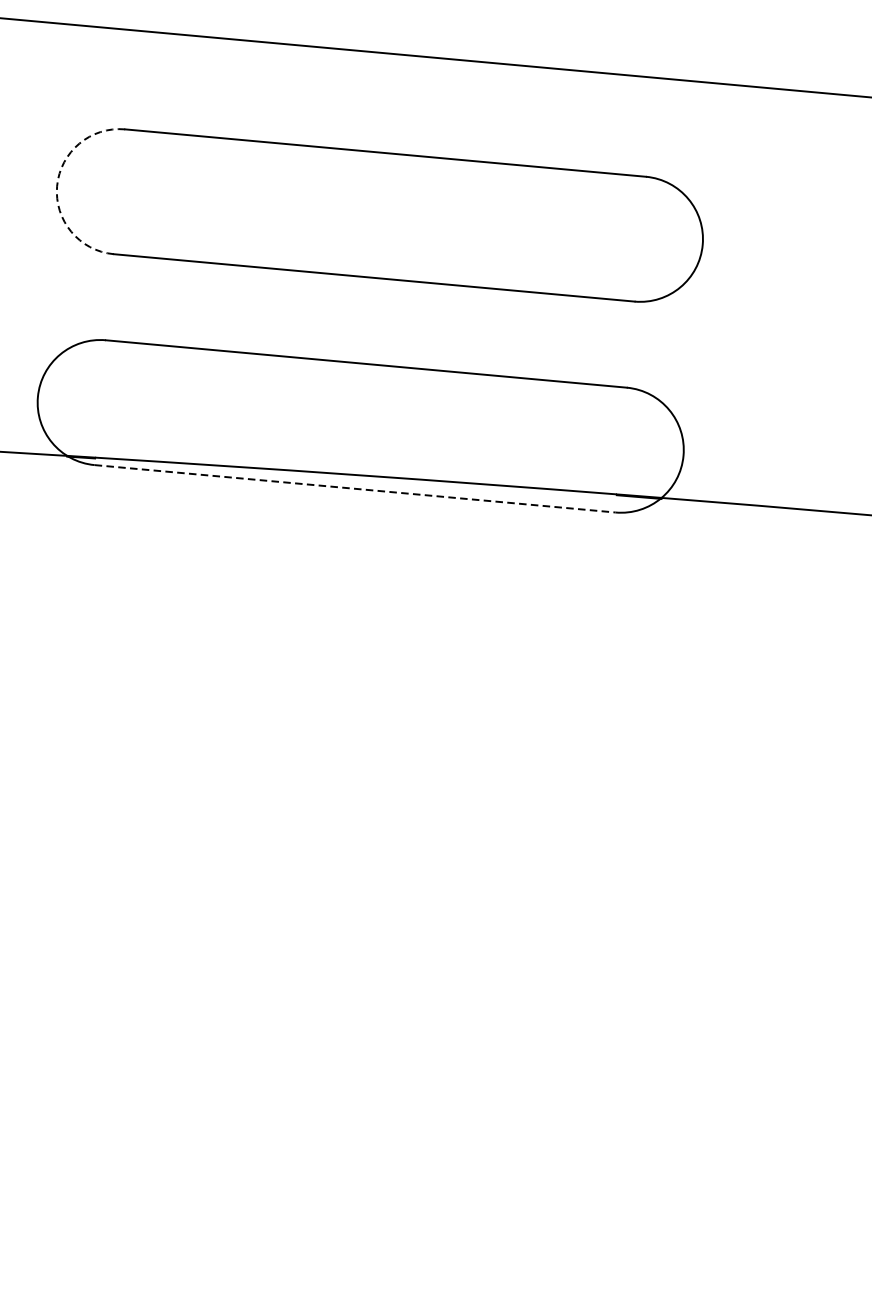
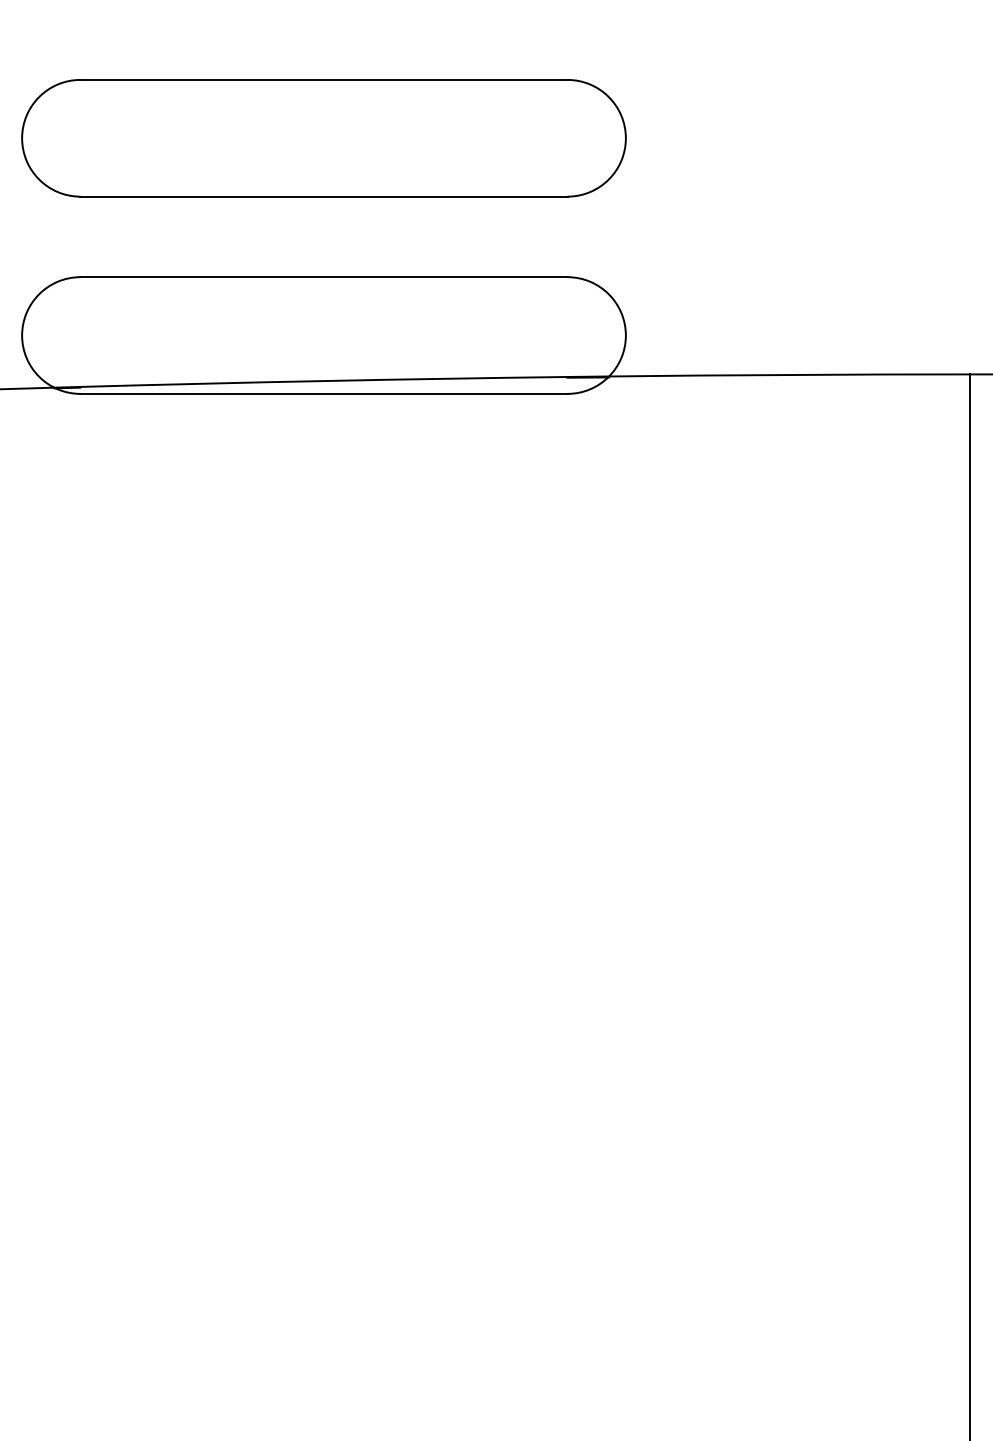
arc: (57, 186) -> (22, 138), dashed -> solid
line: (355, 488) -> (324, 393), dashed -> solid

